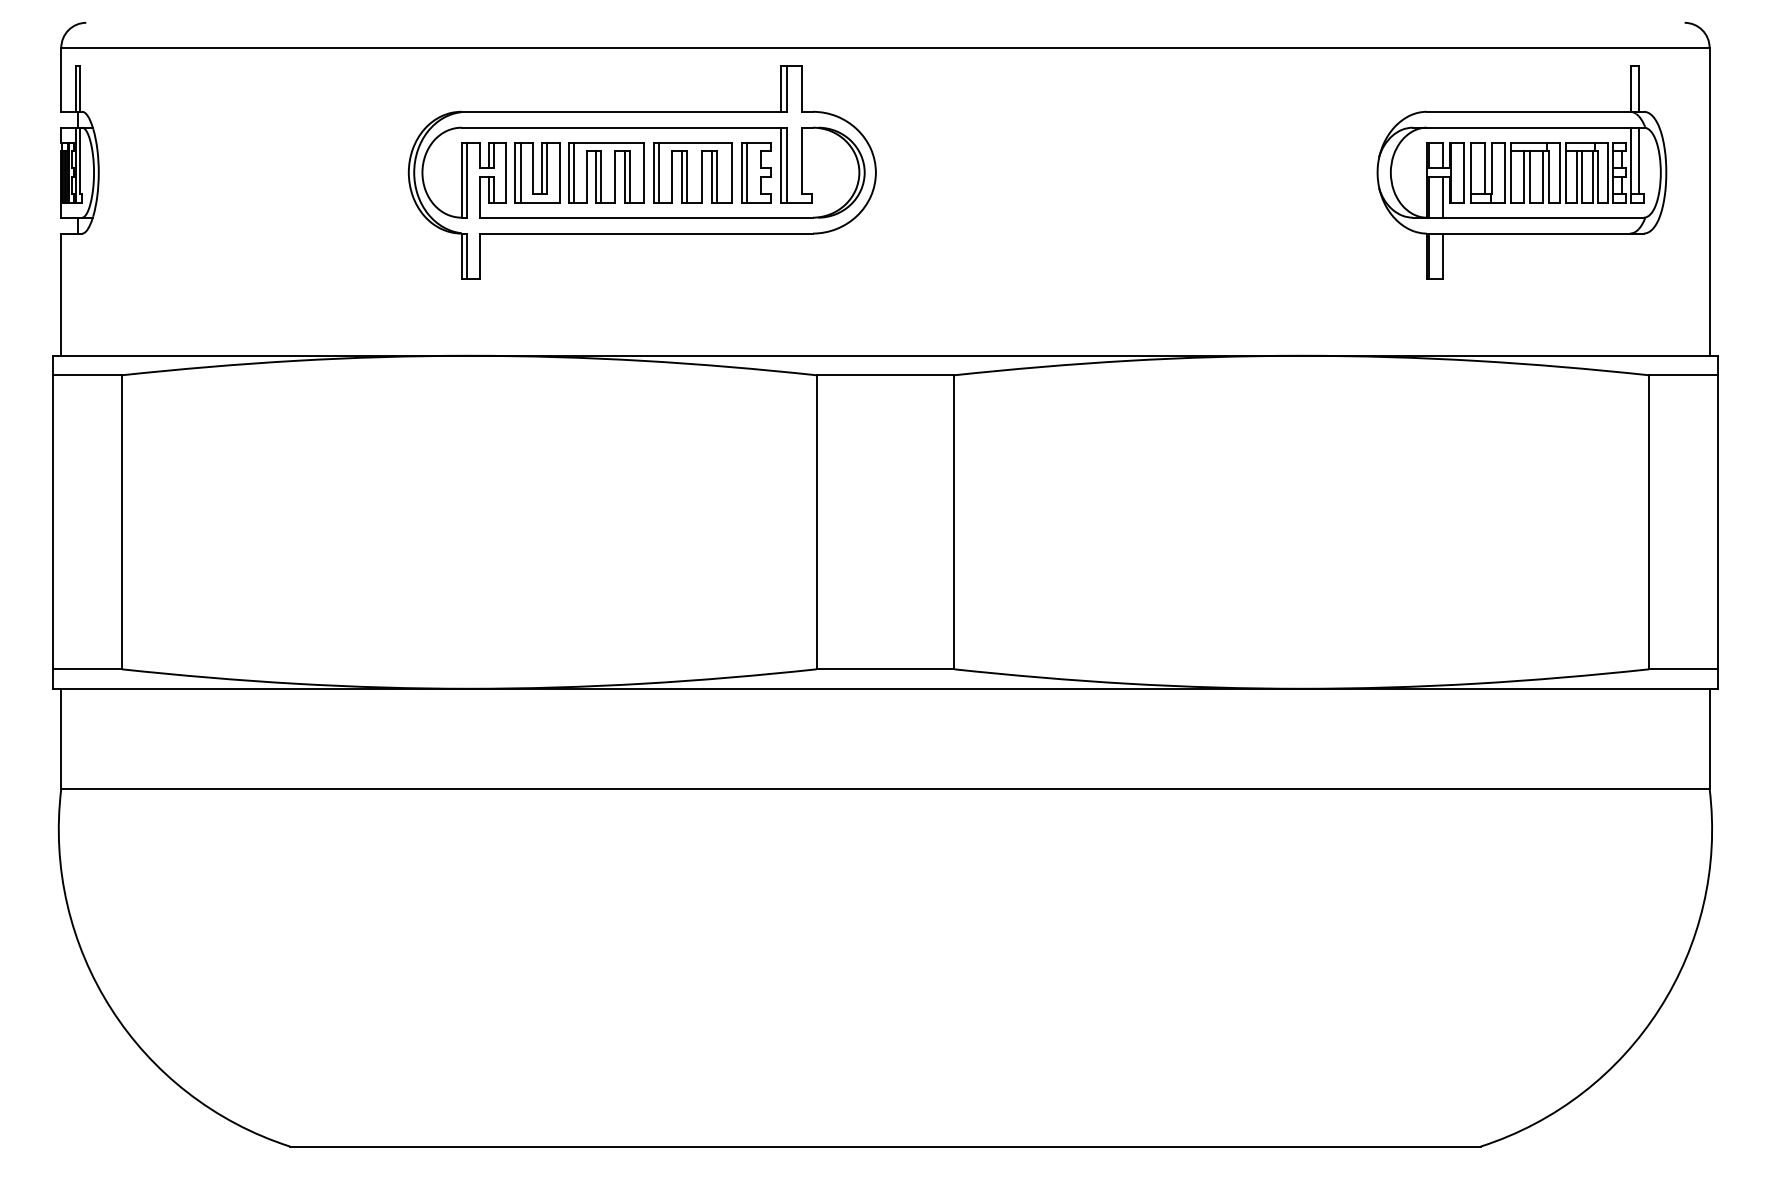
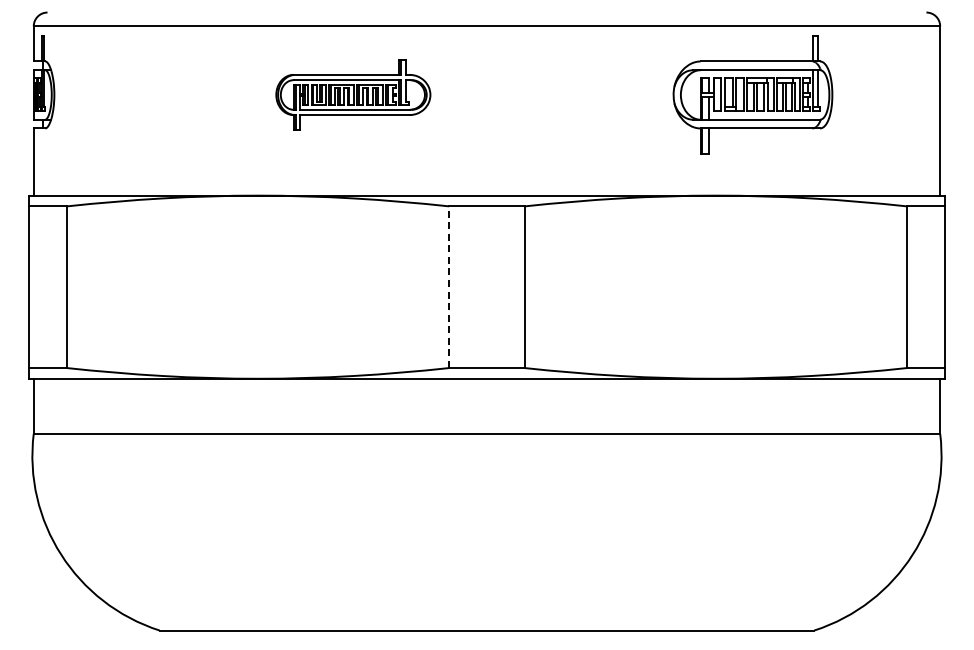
part: (642, 171) -> (353, 94), size x0.6
part: (1521, 171) -> (752, 94), moved
line: (817, 522) -> (449, 287), solid -> dashed

